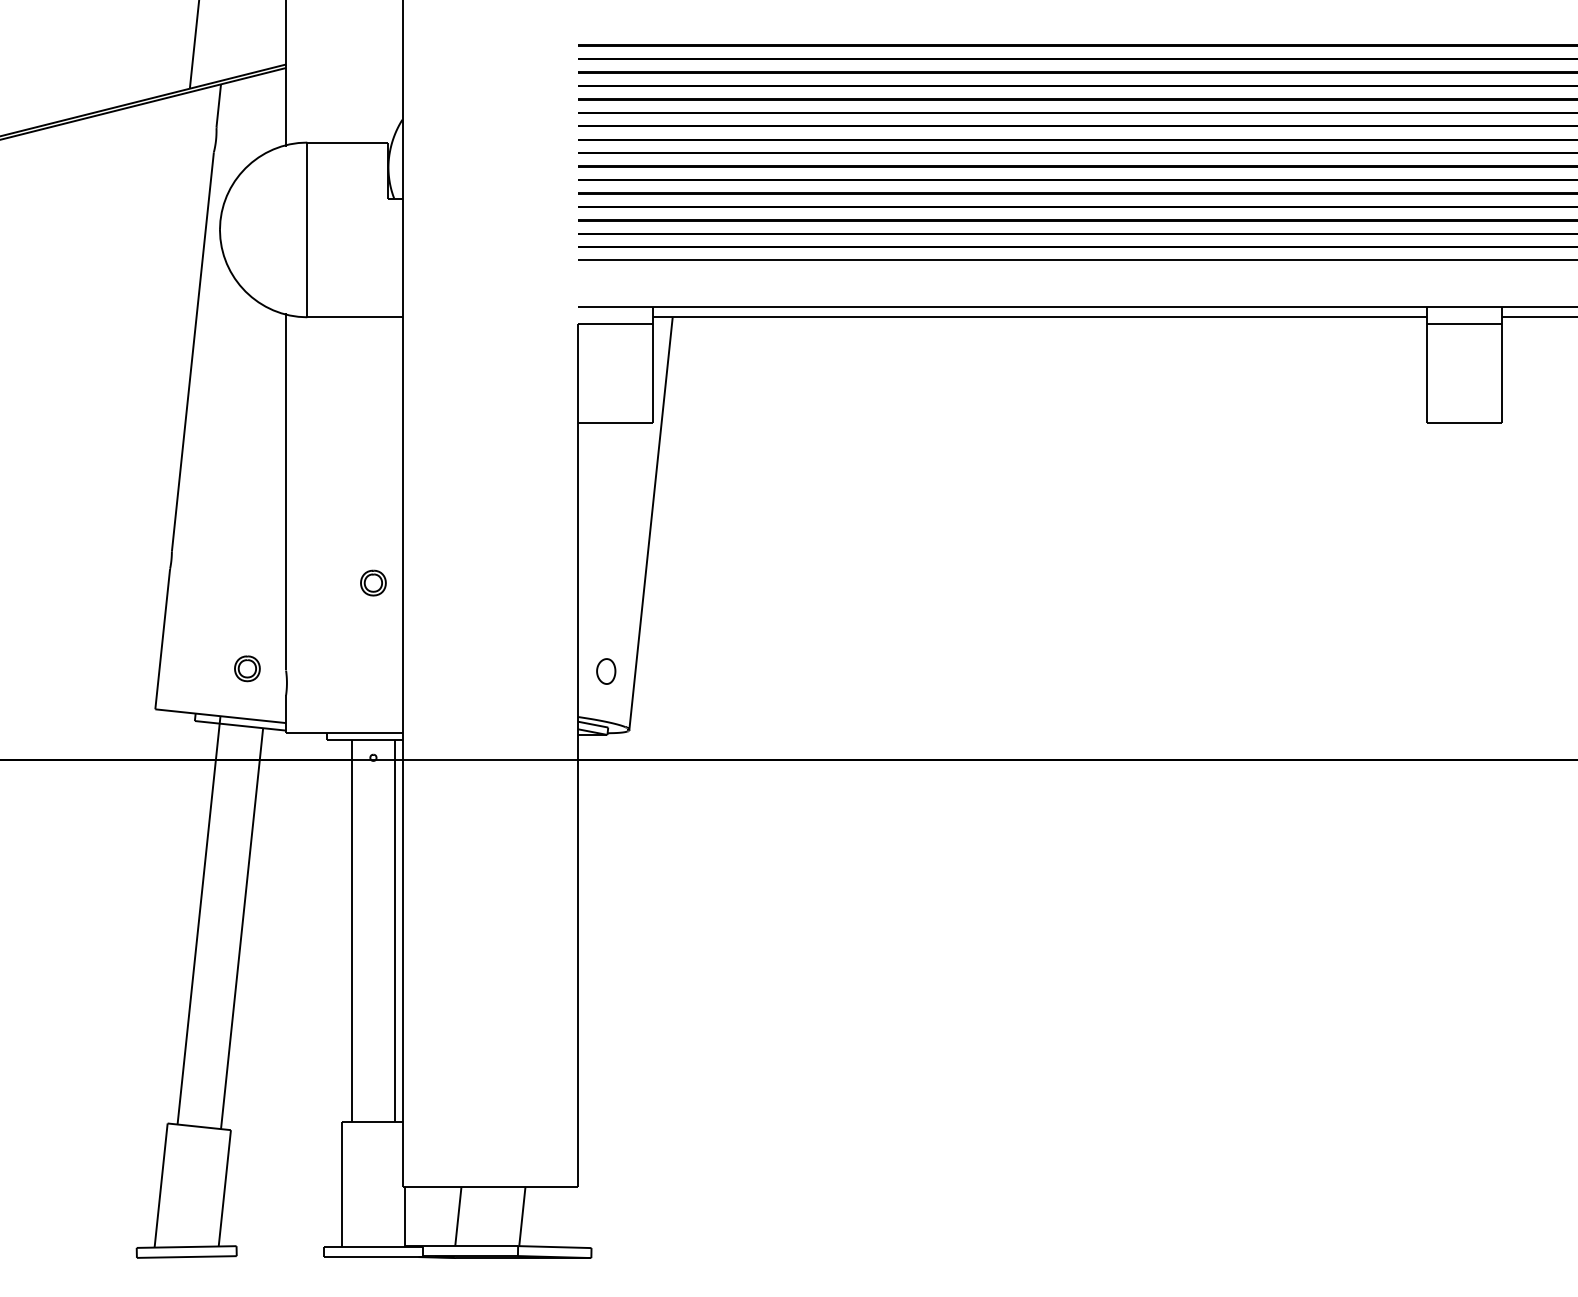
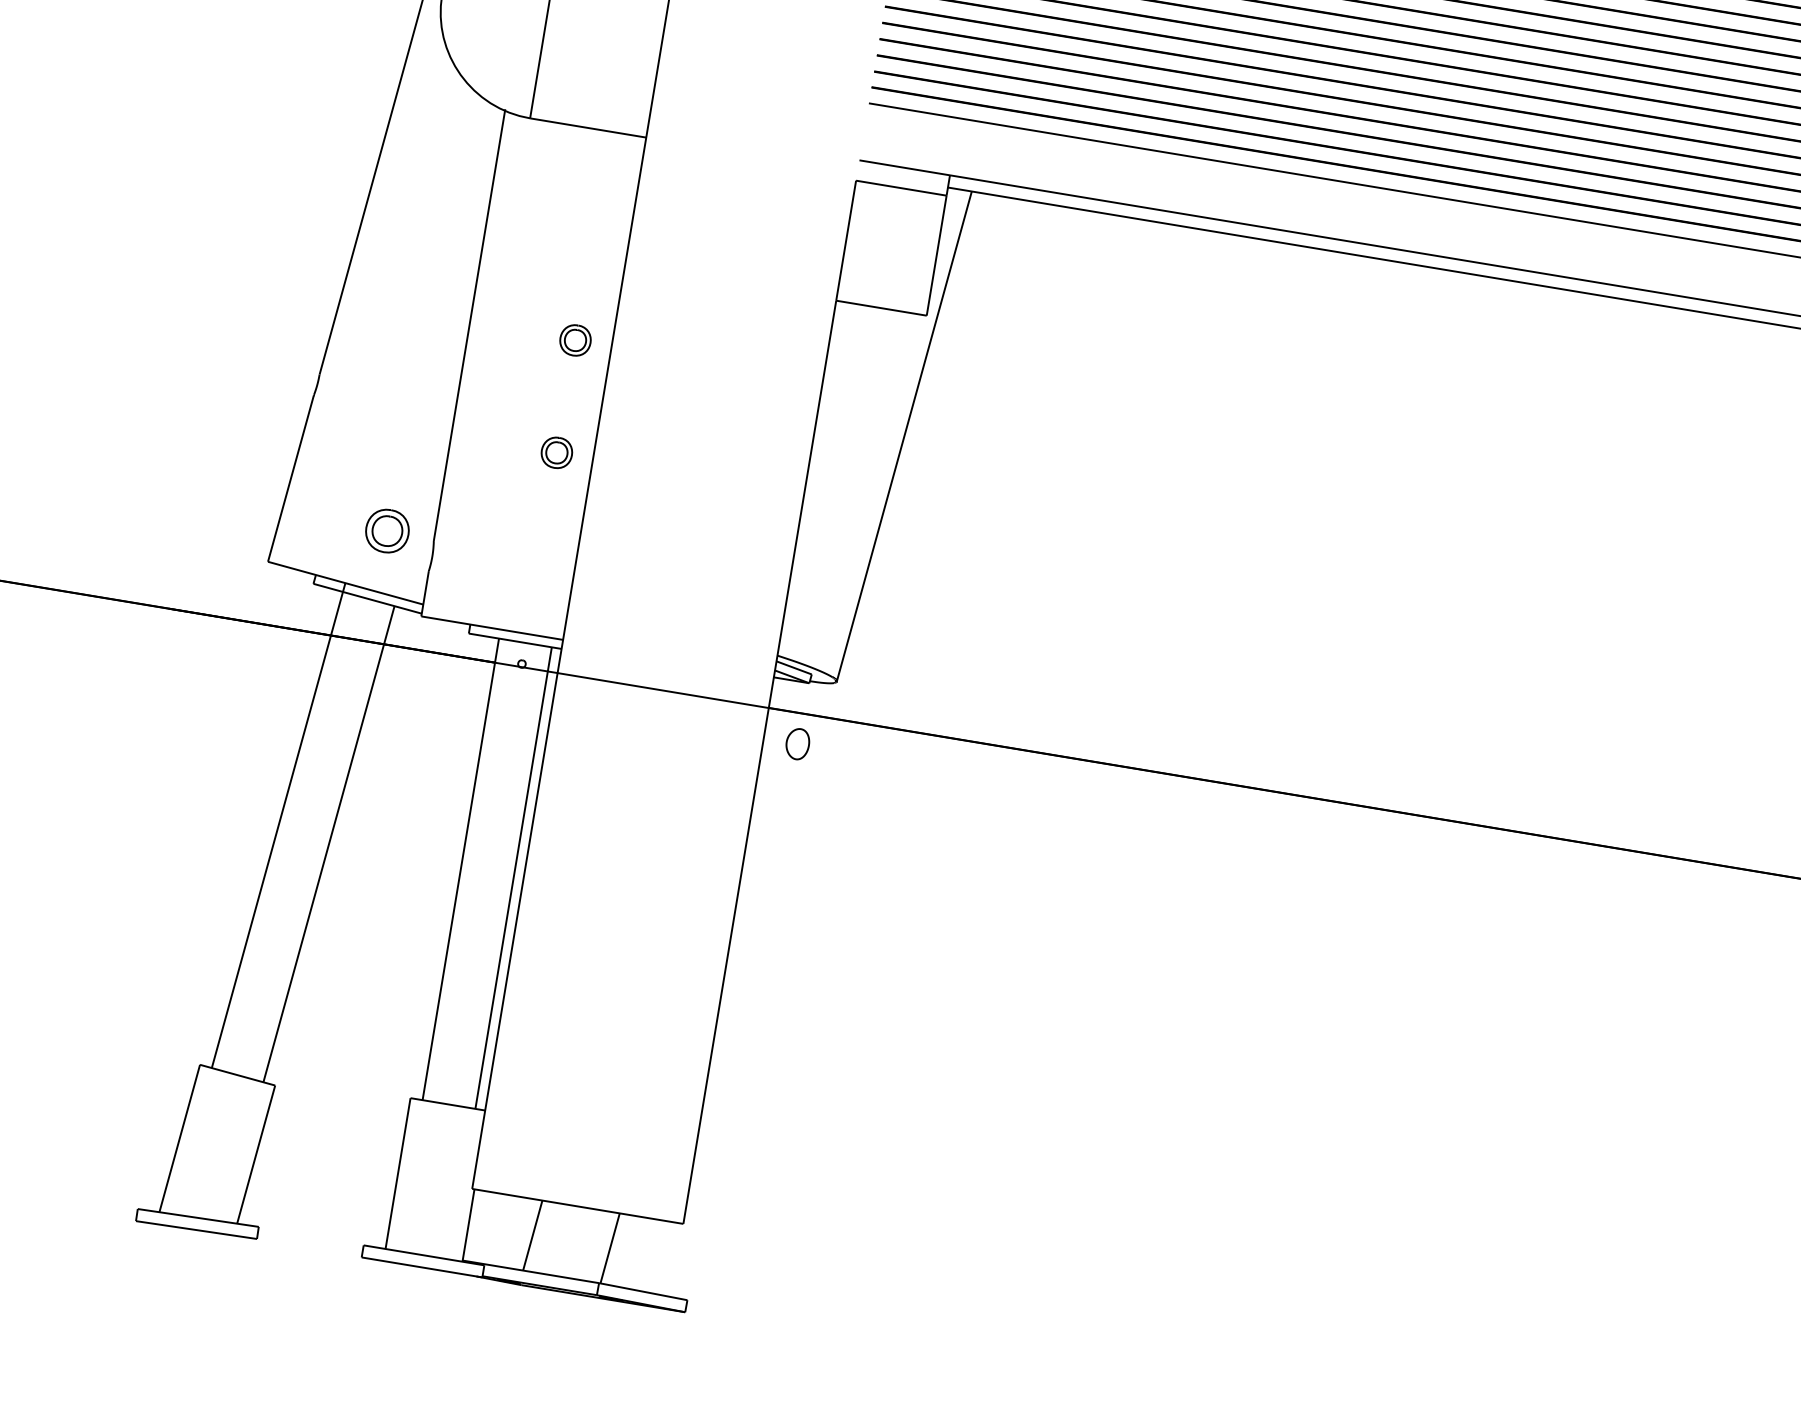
part: (373, 489) -> (575, 339), added
part: (247, 668) -> (387, 530), size x1.4
part: (606, 671) -> (798, 744), moved

